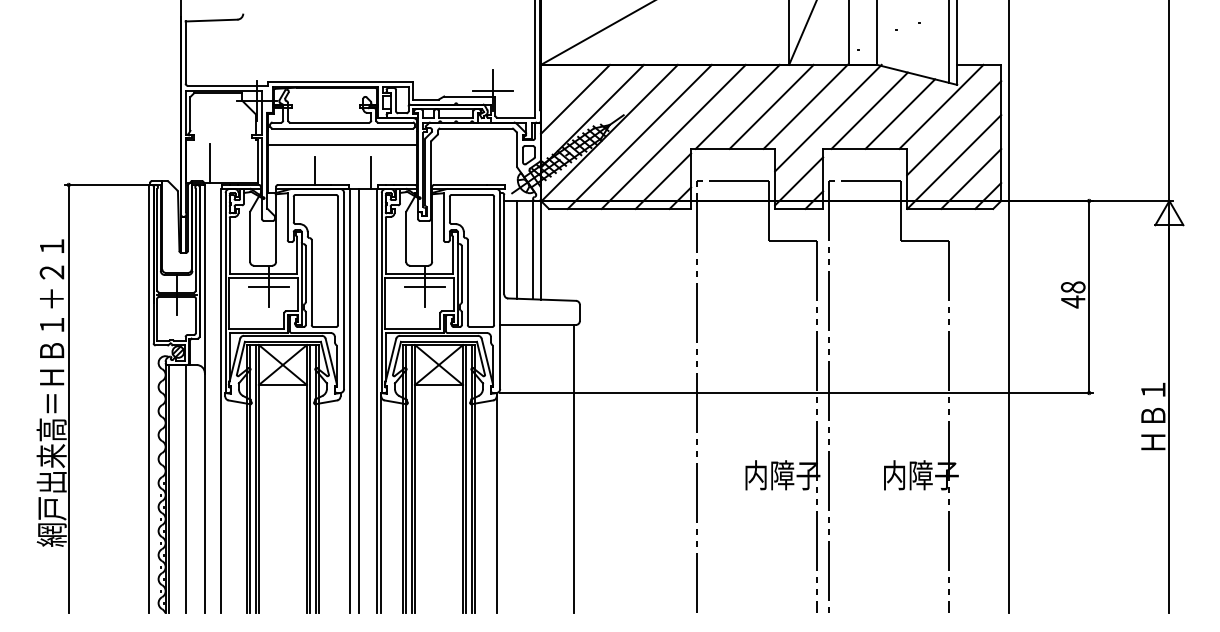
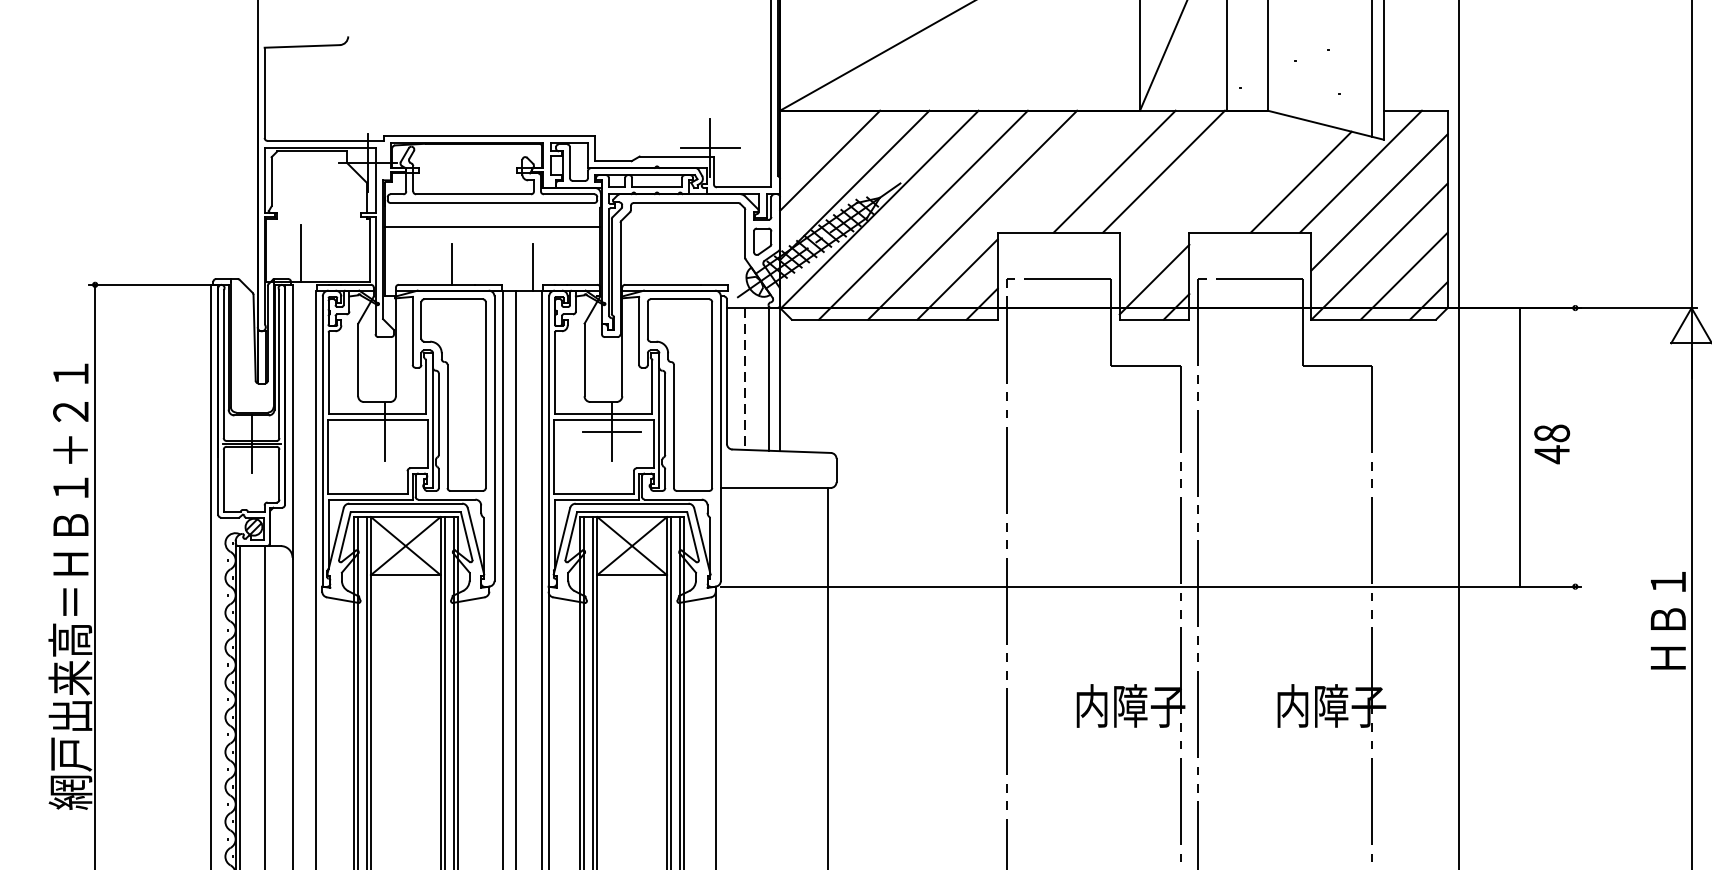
line: (737, 106) -> (1065, 171), removed
line: (869, 110) -> (1256, 176), removed
line: (828, 117) -> (1197, 187), removed
line: (517, 249) -> (746, 378), solid -> dashed
line: (268, 286) -> (384, 432), removed
line: (1089, 296) -> (1520, 446), moved

